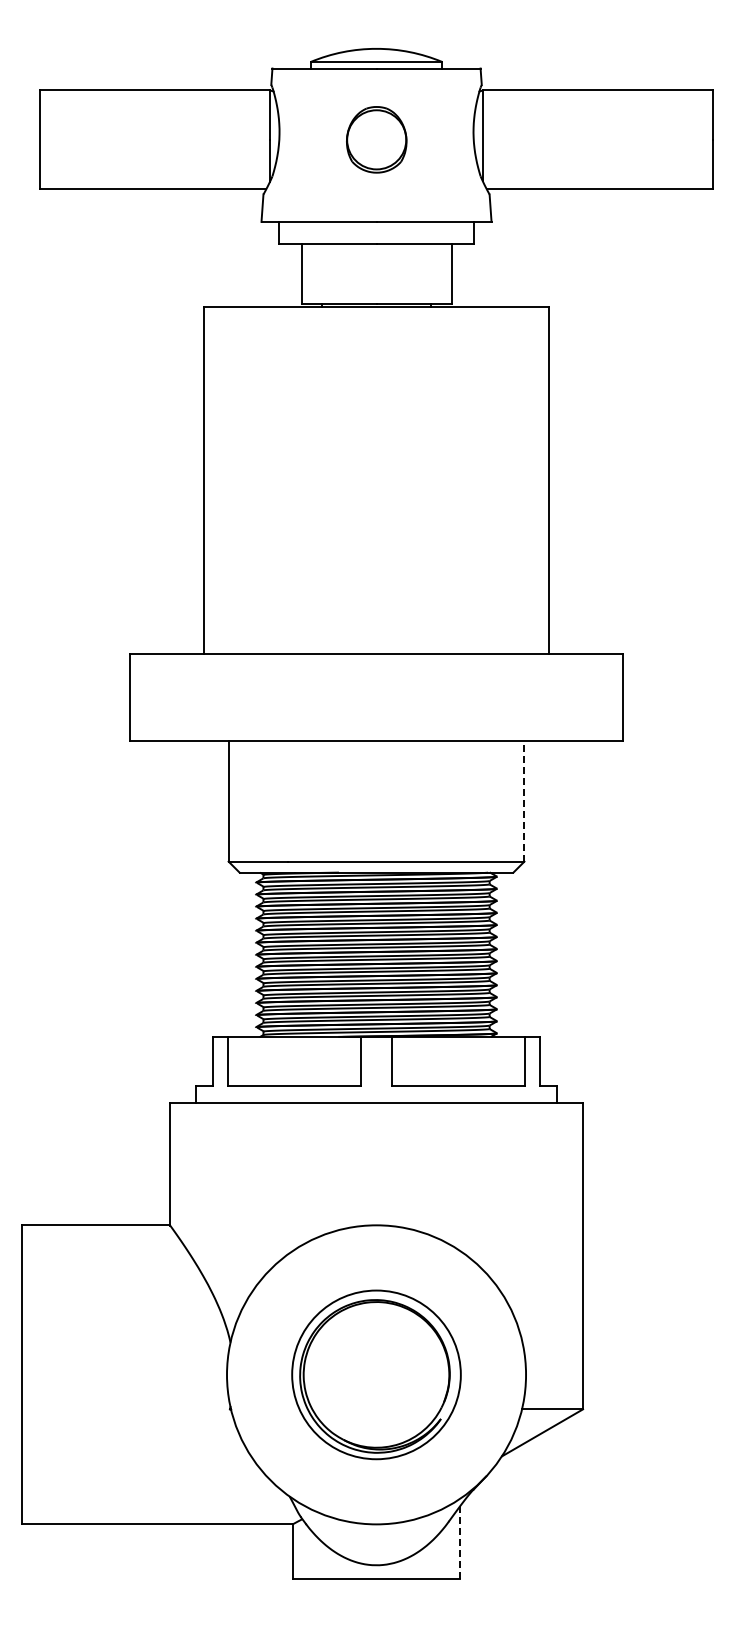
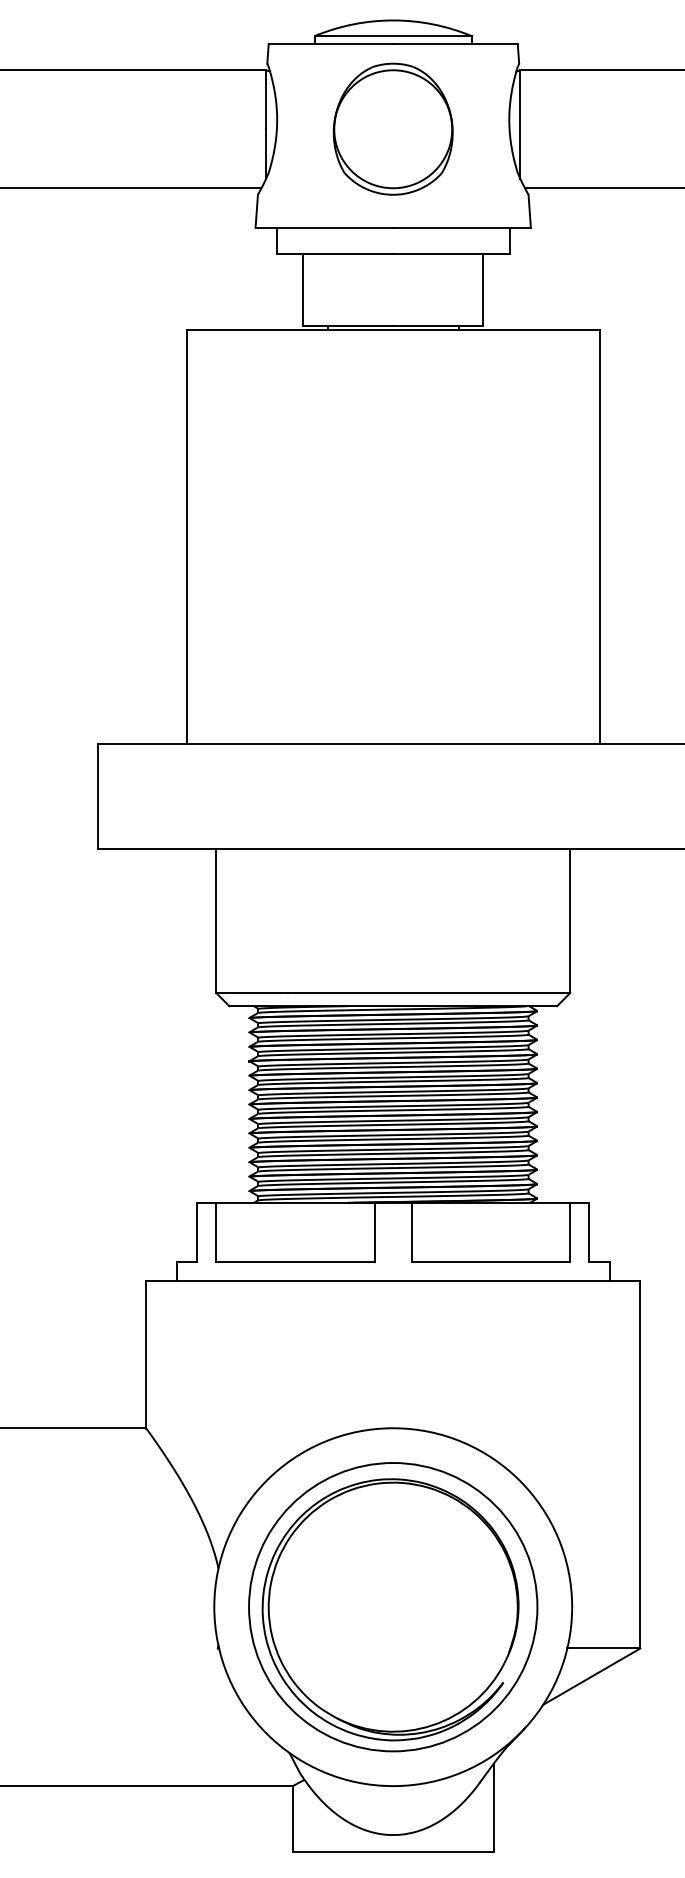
part: (376, 139) -> (393, 128), size x1.67
line: (524, 800) -> (570, 919), dashed -> solid
part: (376, 1374) -> (393, 1606), size x1.43
line: (460, 1542) -> (493, 1807), dashed -> solid

